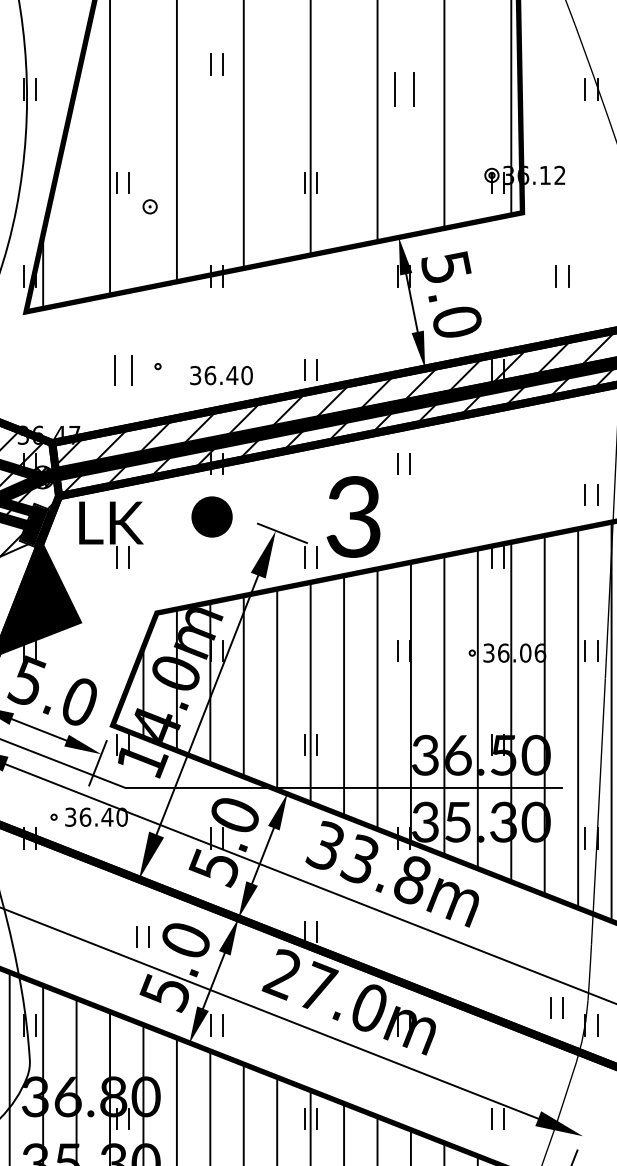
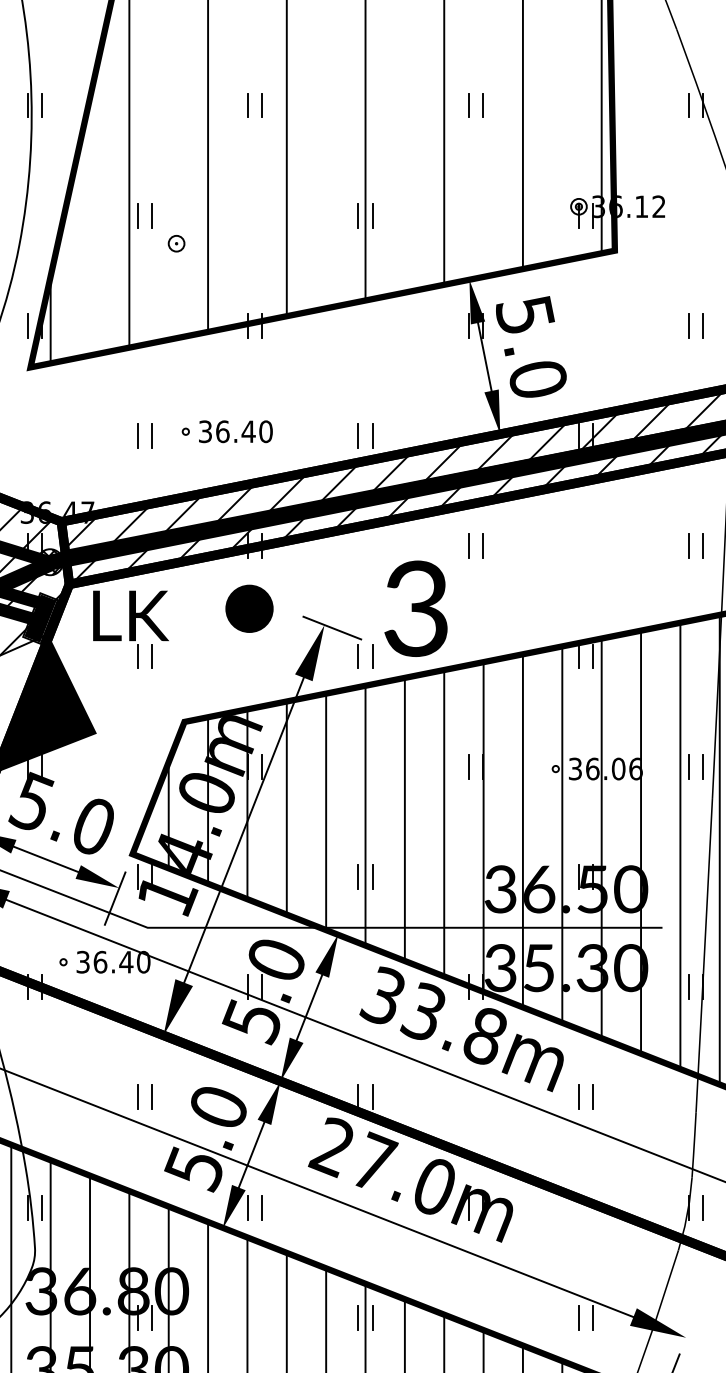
part: (216, 64) -> (254, 105), moved
part: (403, 89) -> (474, 105), size x0.62
part: (562, 276) -> (696, 325), moved
part: (122, 369) -> (144, 435), size x0.71
text: (221, 375) -> (235, 431), moved
part: (591, 494) -> (696, 545), moved
part: (142, 936) -> (144, 1096), moved
part: (556, 1007) -> (585, 1096), moved

